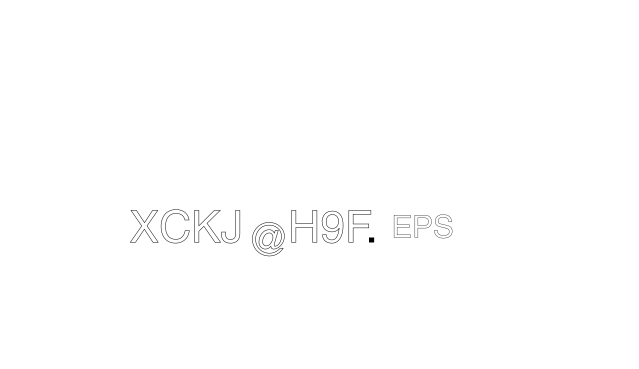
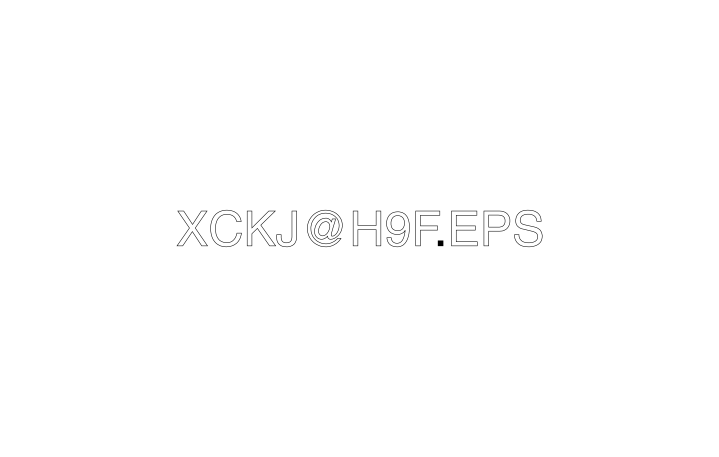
part: (422, 226) -> (496, 228), size x1.43
part: (268, 239) -> (324, 228), moved

